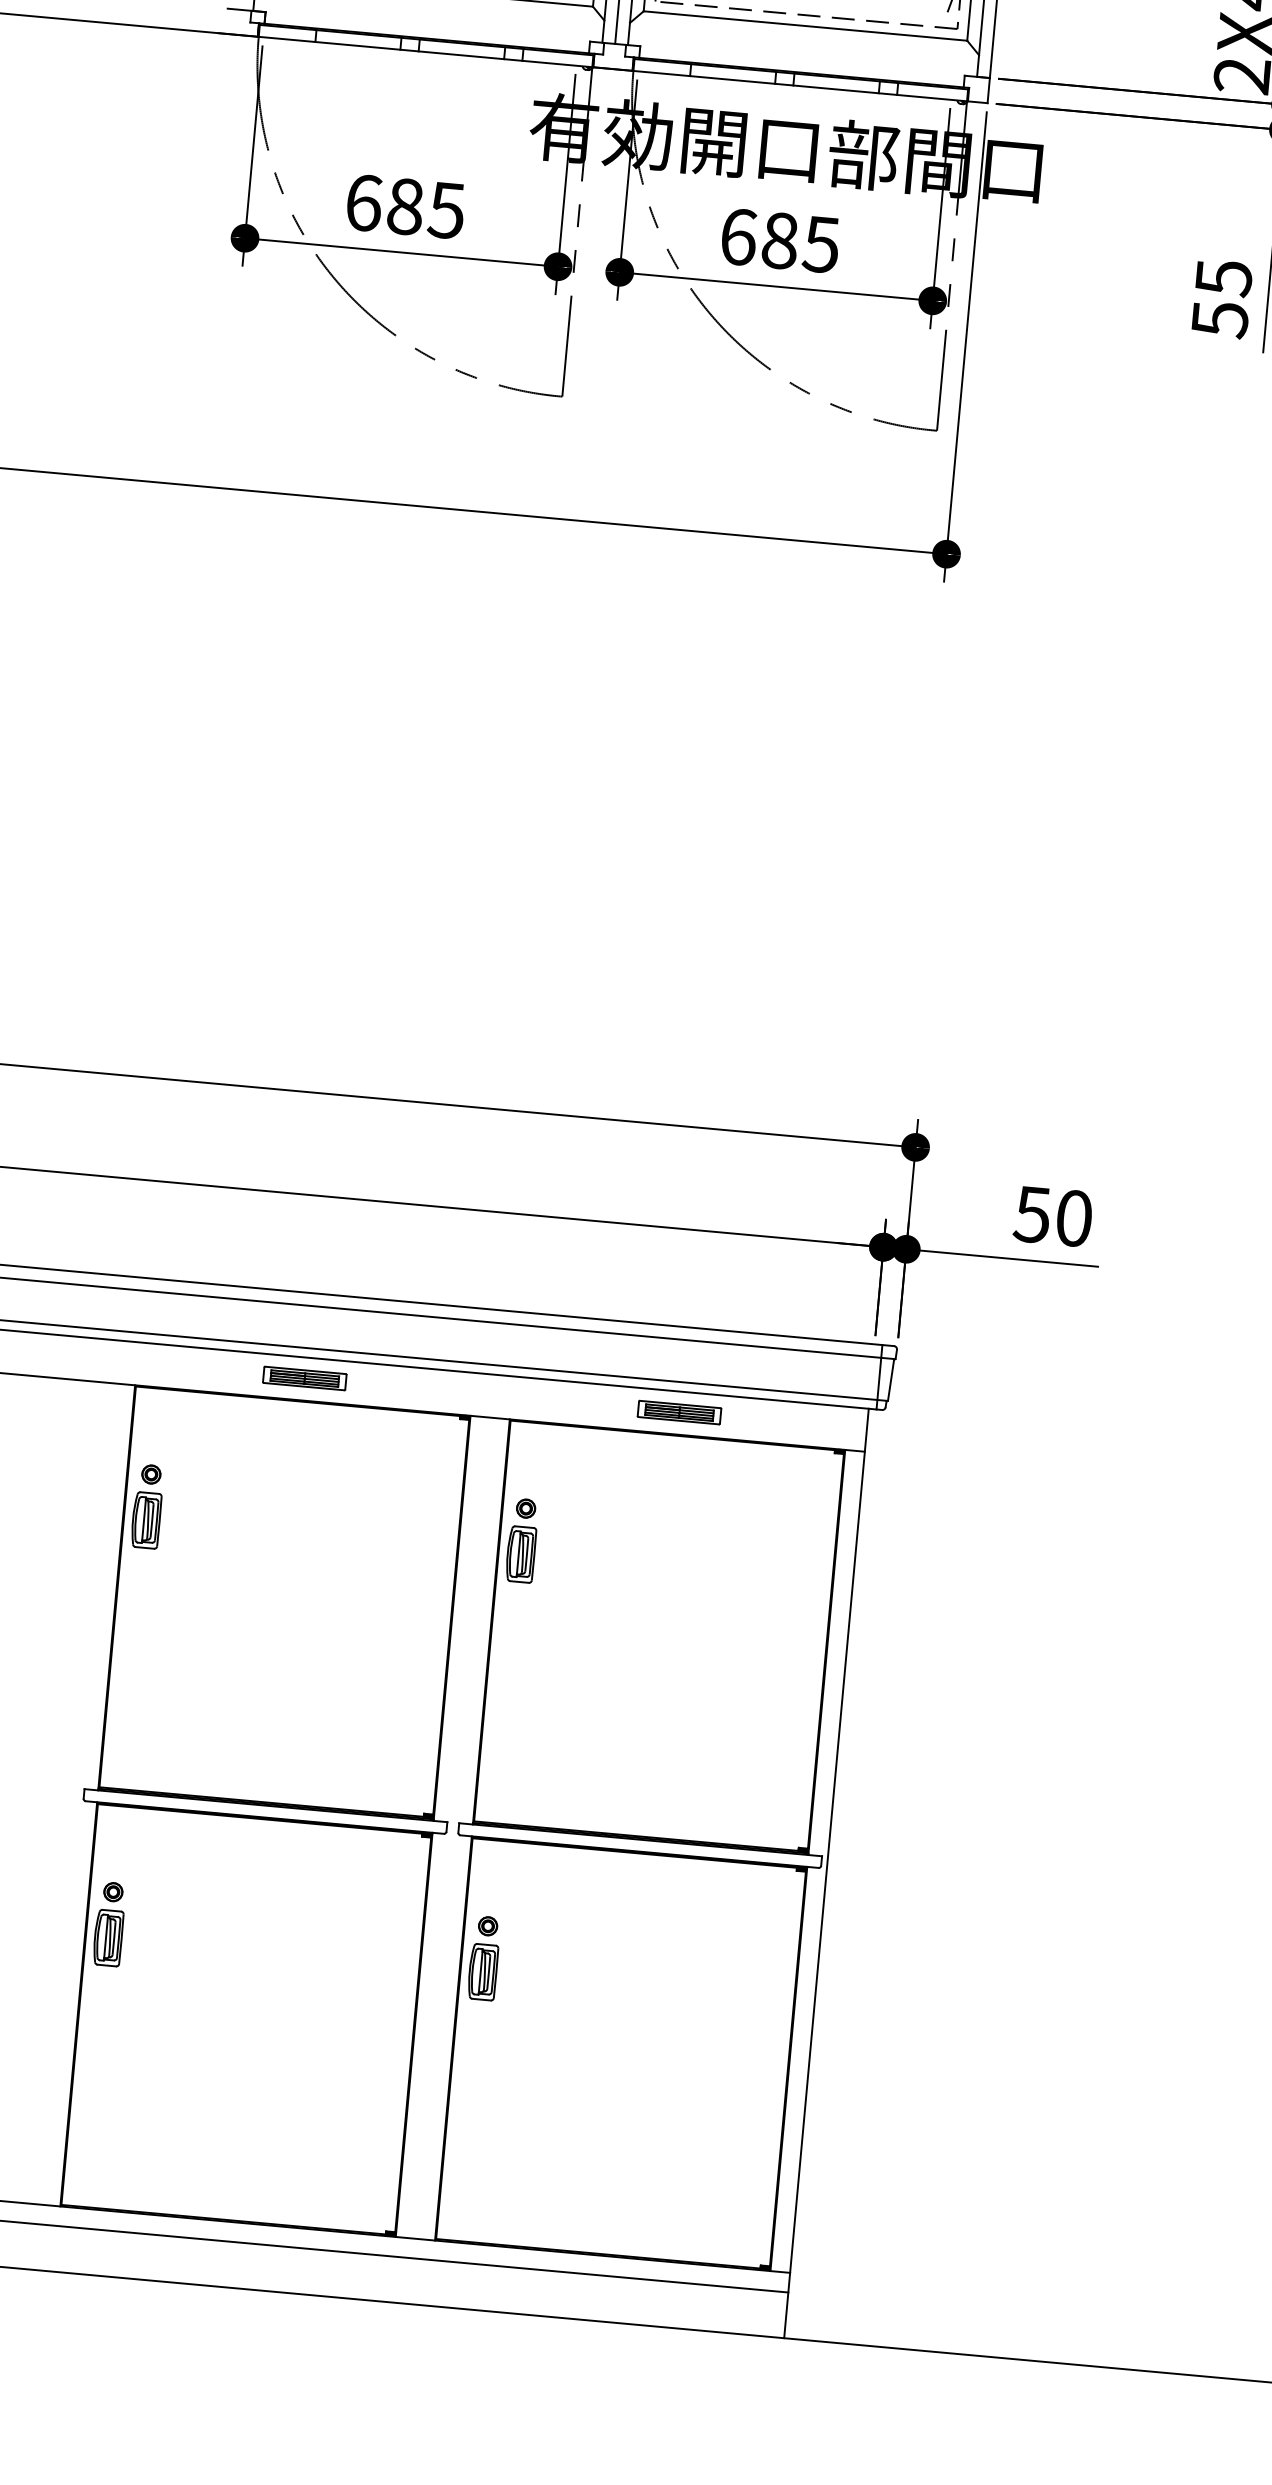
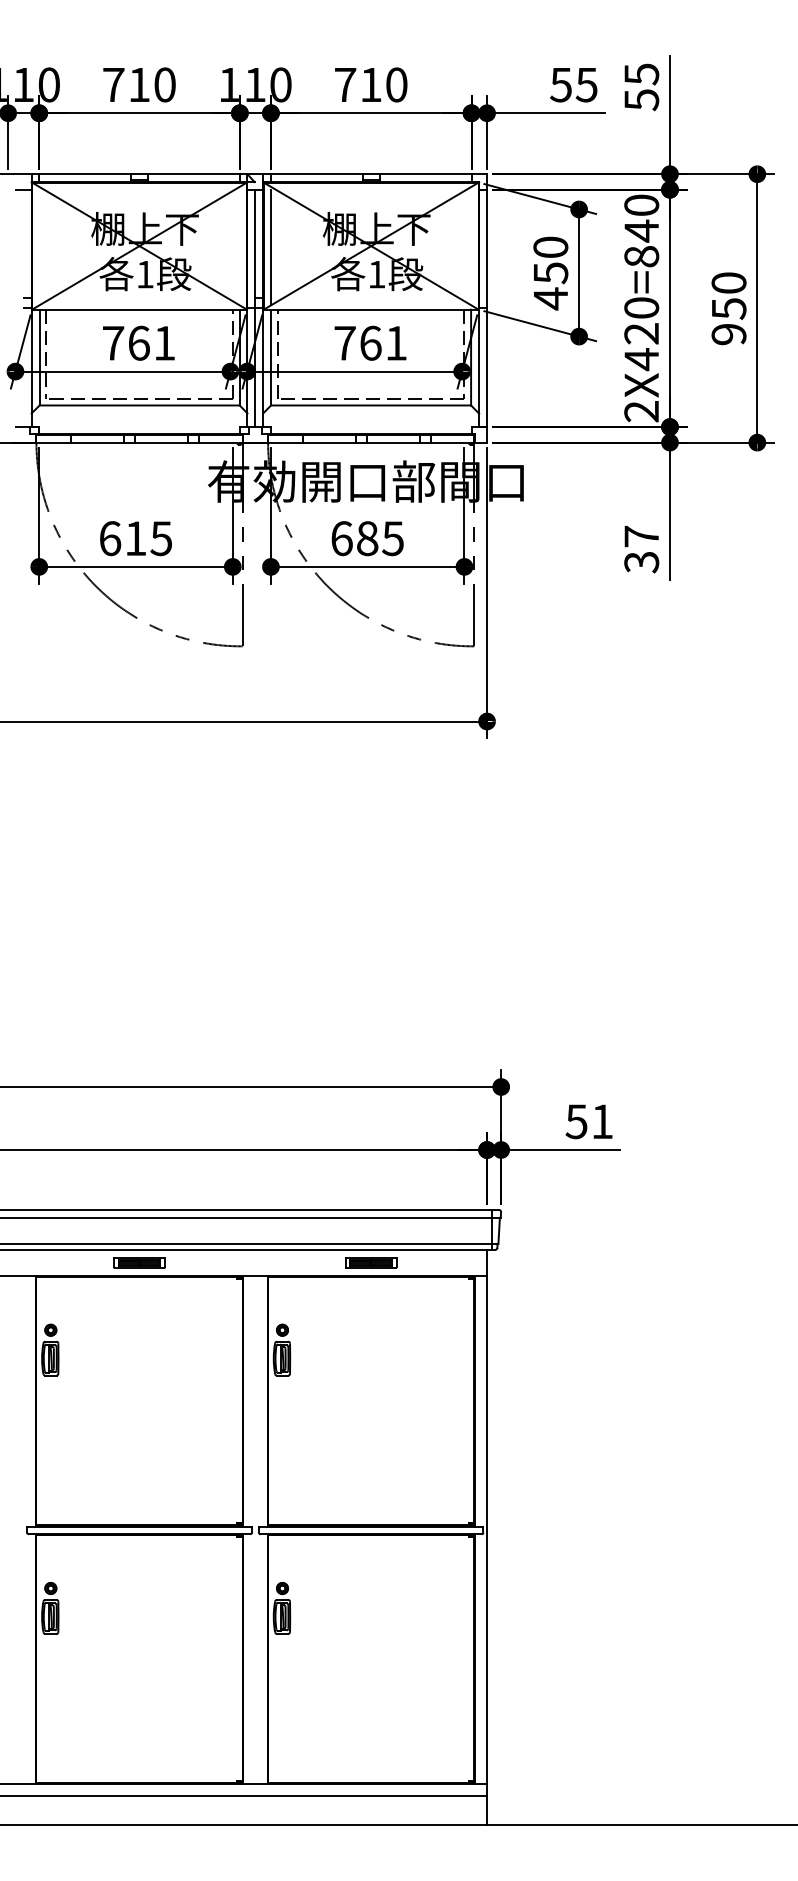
text: (404, 206) -> (135, 538), 685 -> 615
text: (1221, 298) -> (641, 549), 55 -> 37
text: (1074, 1218) -> (602, 1121), 50 -> 51

